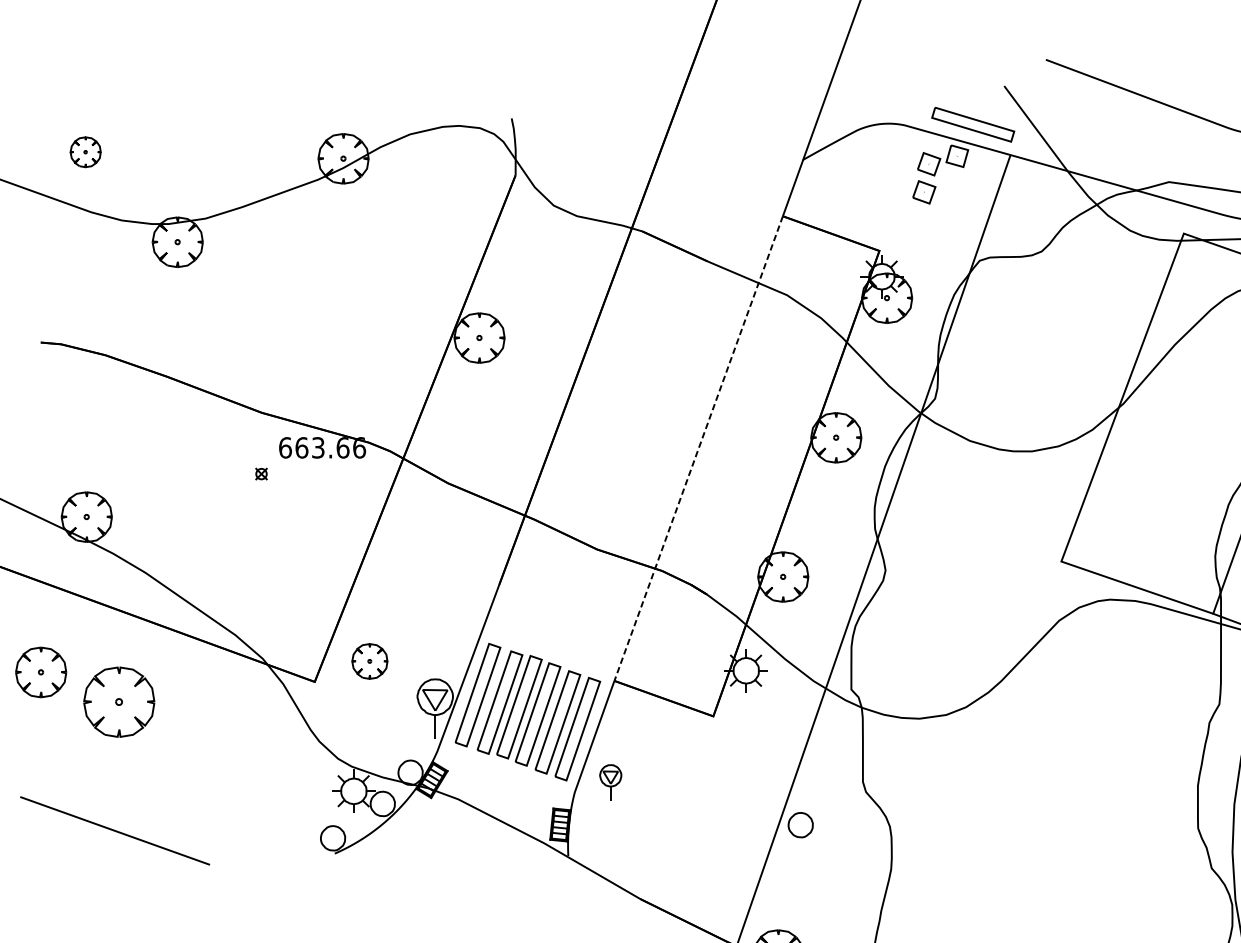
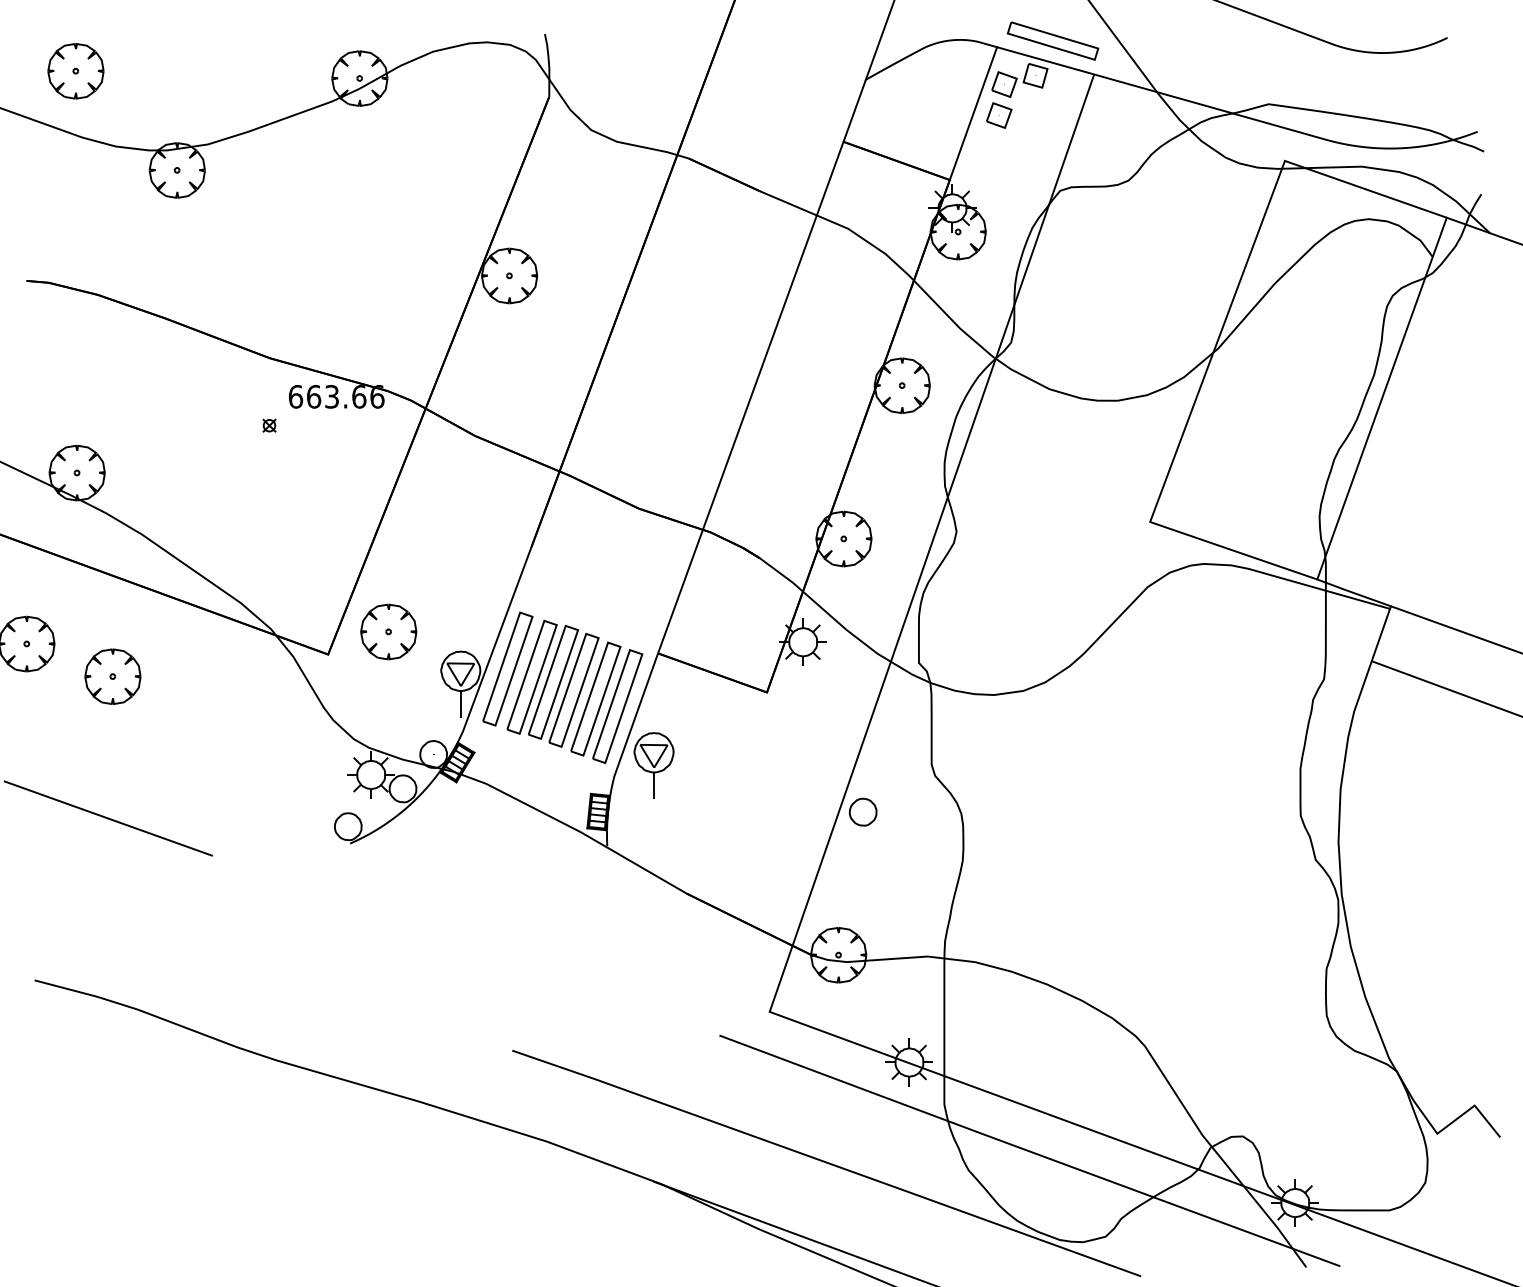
part: (85, 152) -> (75, 71), size x1.67
line: (900, 190) -> (973, 113), added
line: (698, 449) -> (750, 398), dashed -> solid
part: (369, 661) -> (388, 631), size x1.43
part: (118, 701) -> (112, 676), size x0.71
part: (610, 782) -> (653, 765), size x1.67

